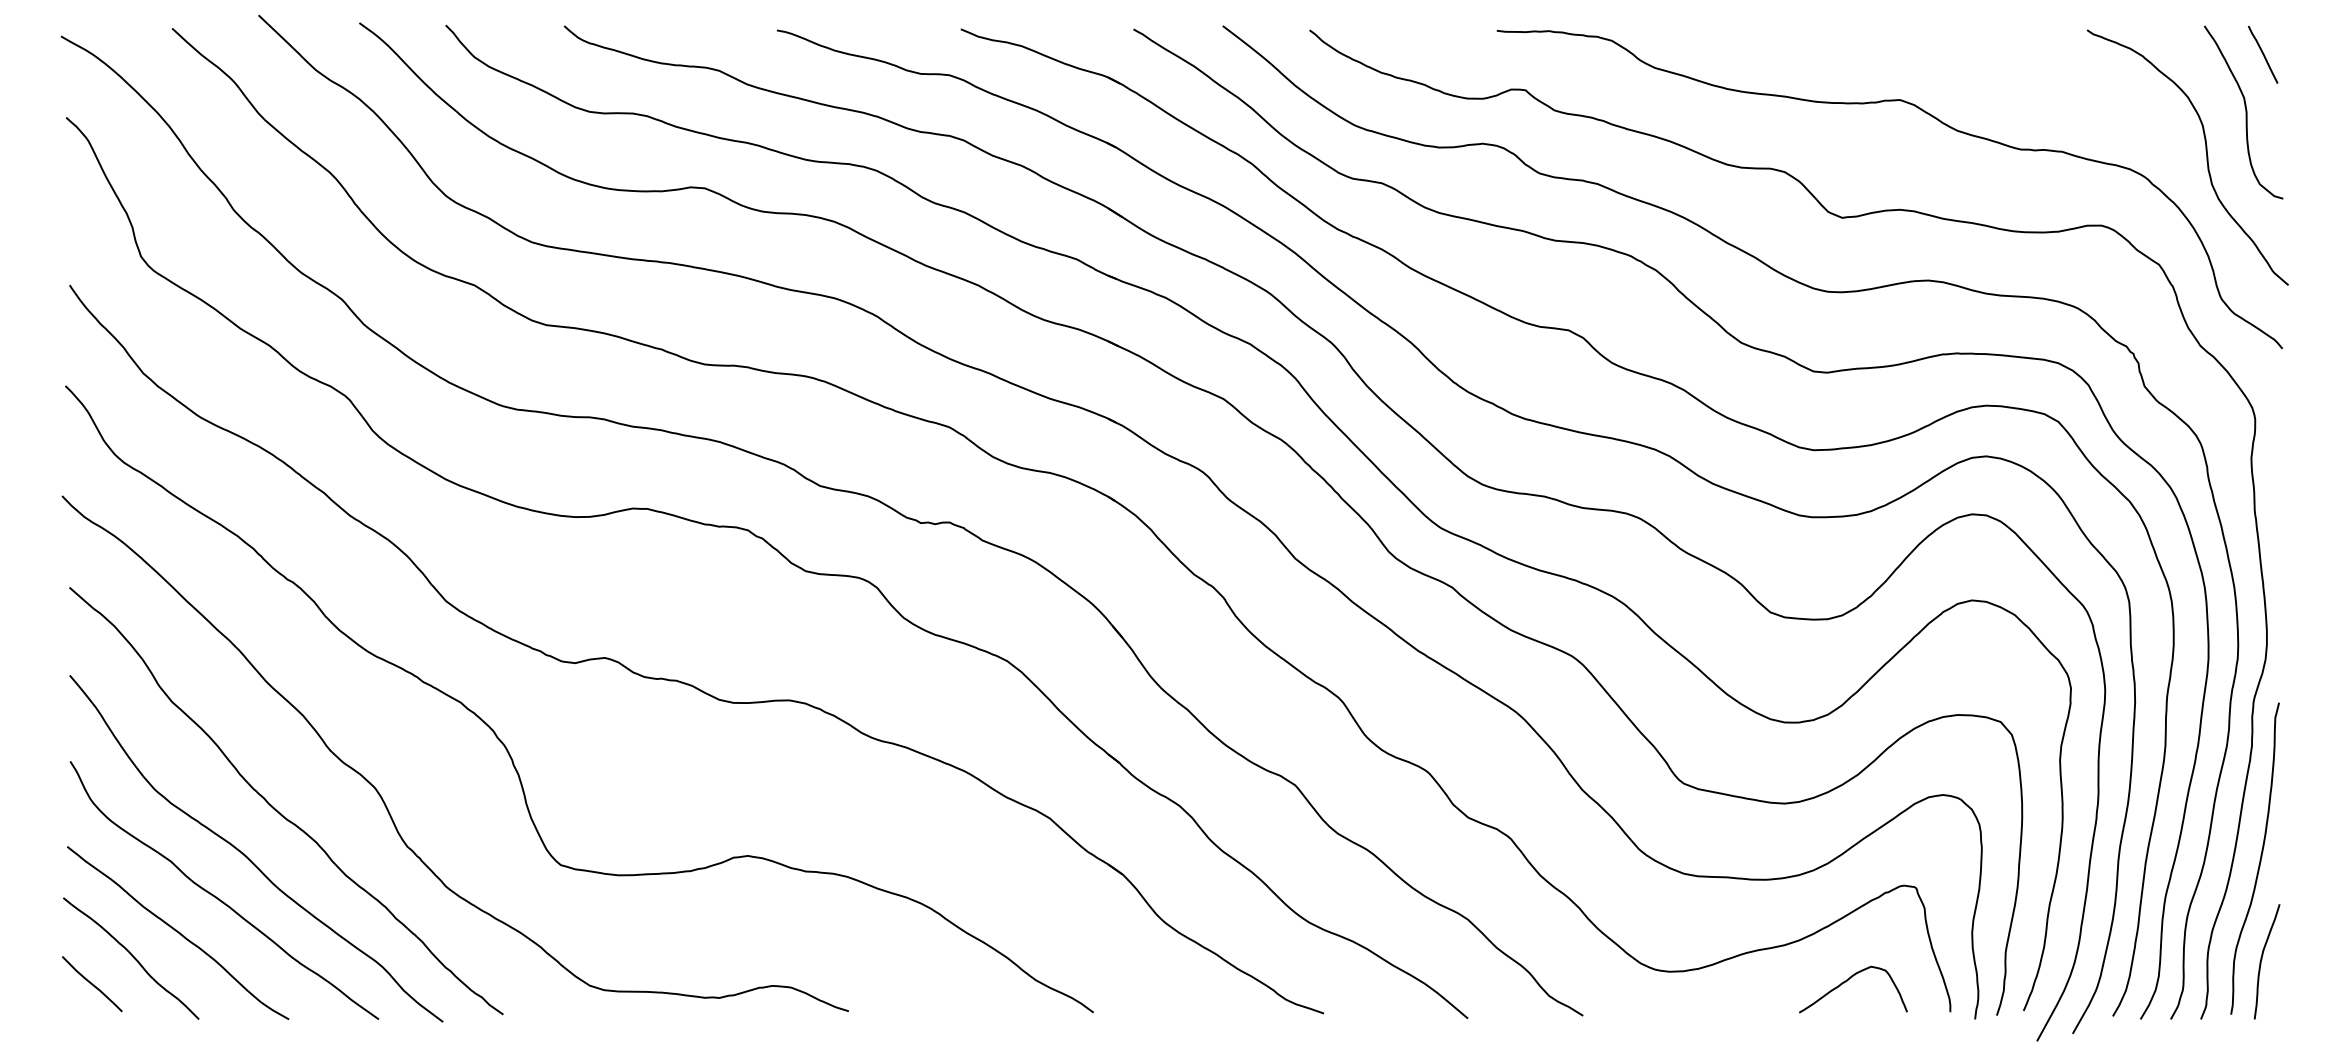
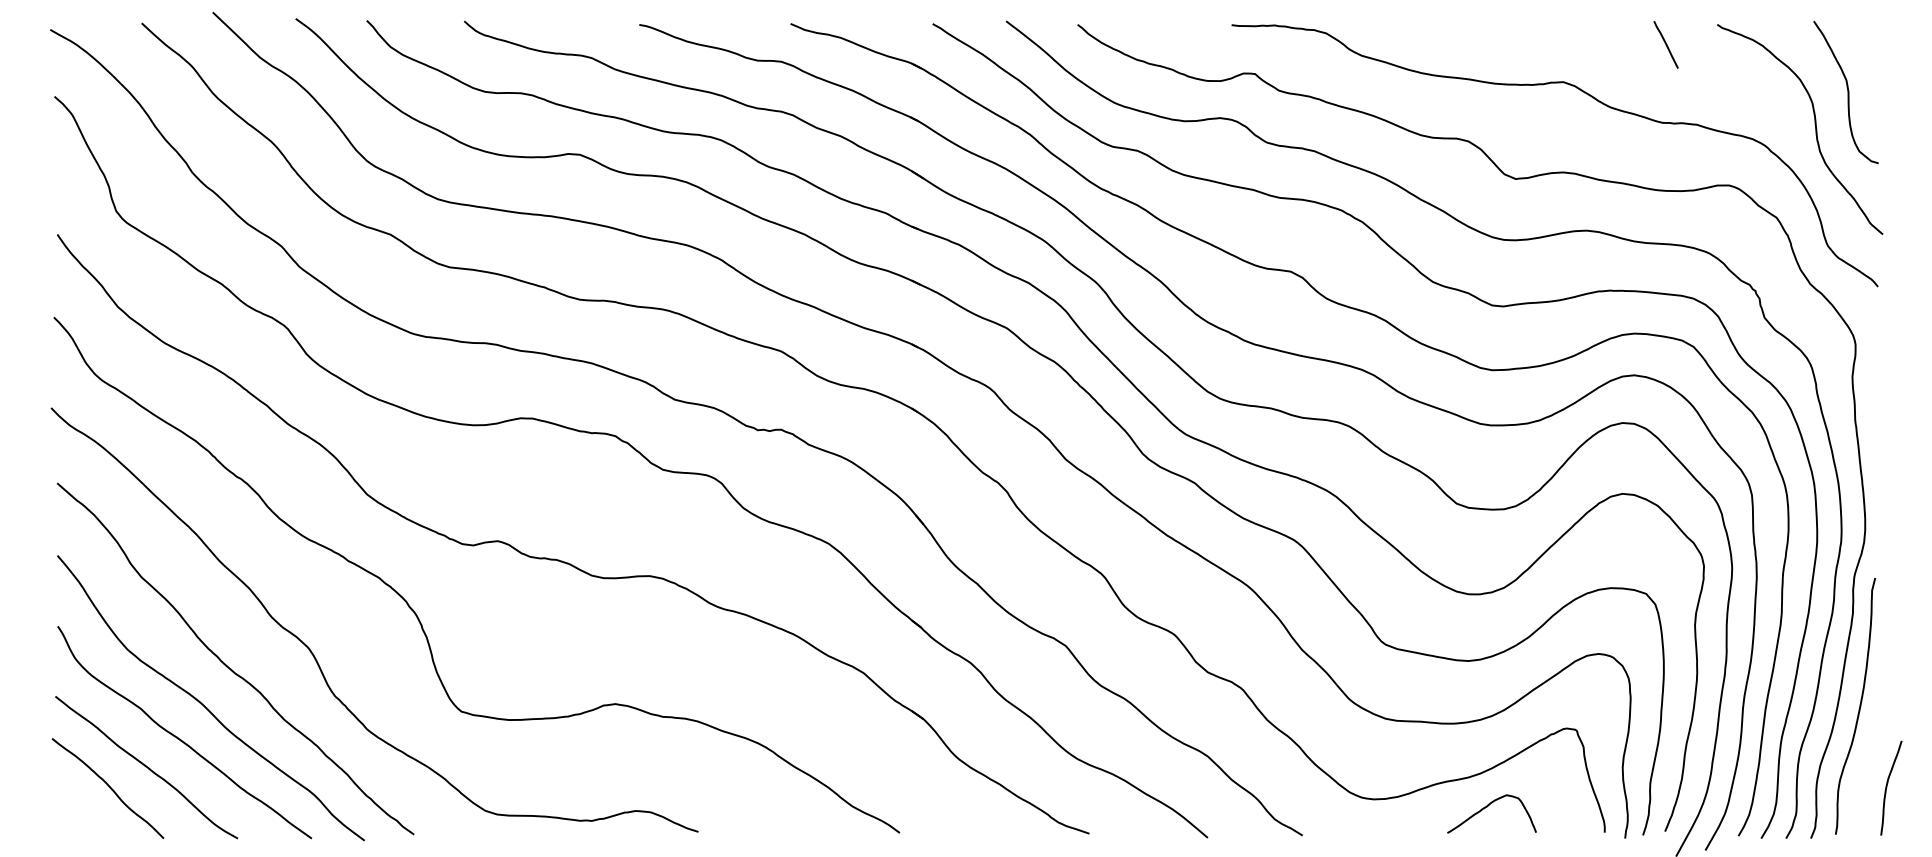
line: (2262, 54) -> (1665, 44), moved
curve: (2262, 960) -> (1887, 787), moved
curve: (1847, 981) -> (1487, 807), moved
line: (92, 984) -> (76, 809), removed

